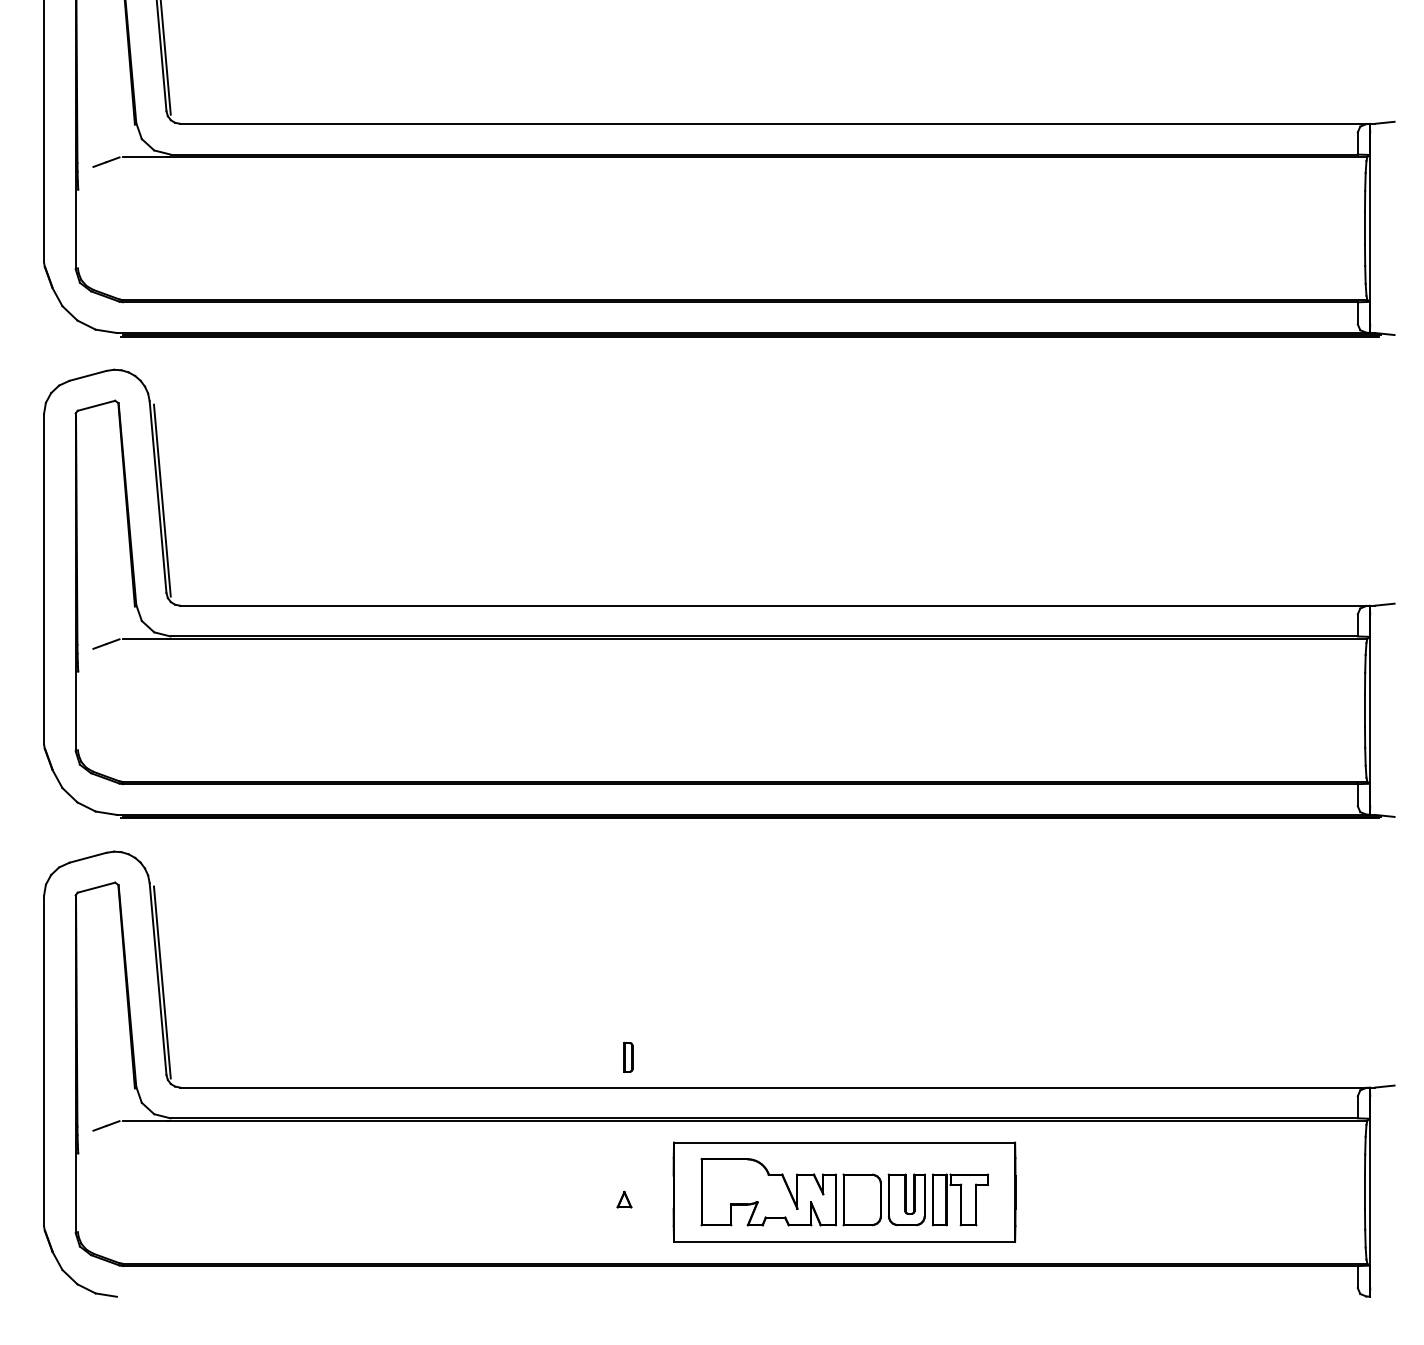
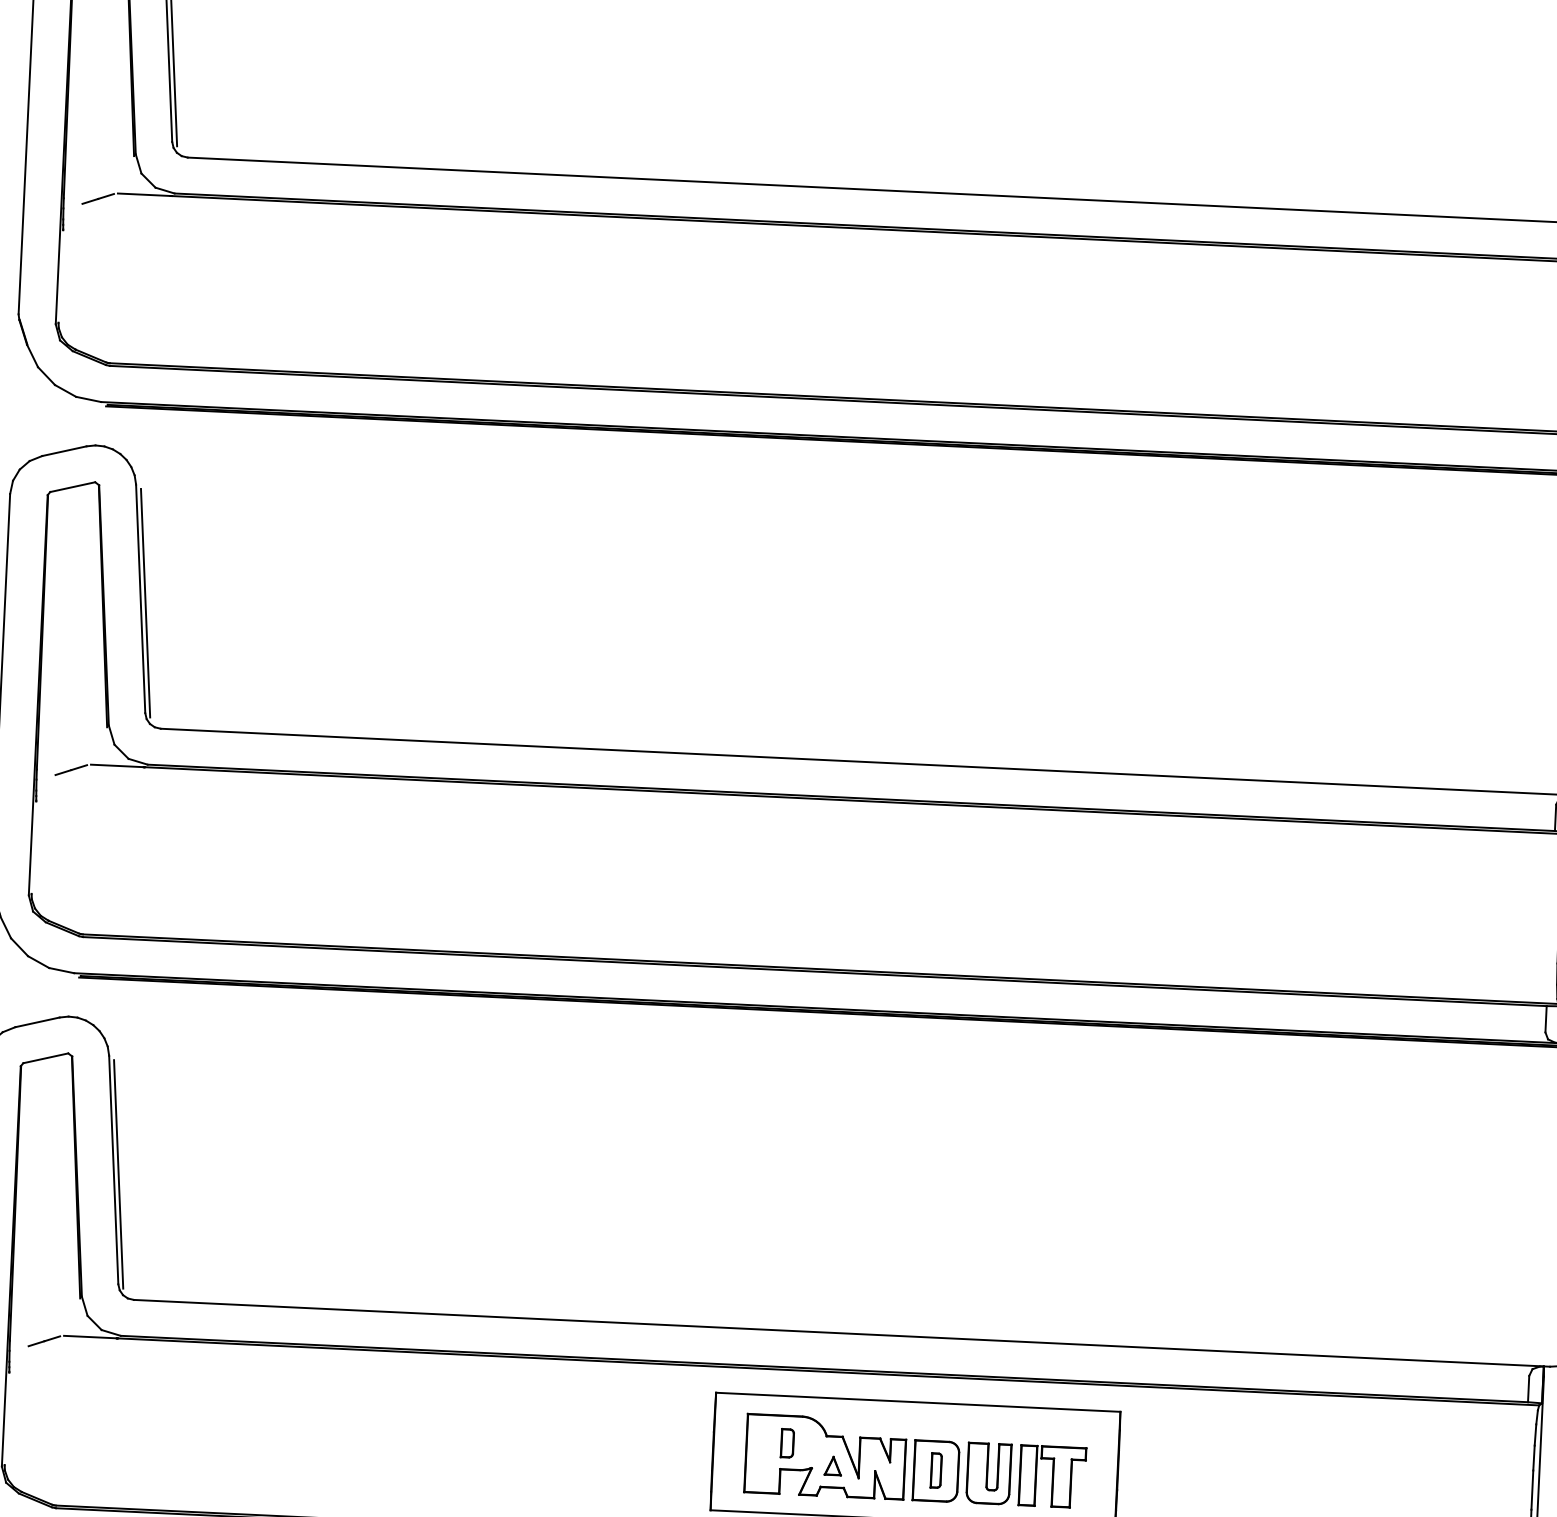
part: (628, 1056) -> (936, 1469), moved
part: (735, 1182) -> (786, 1443), added
part: (624, 1199) -> (833, 1465), moved

